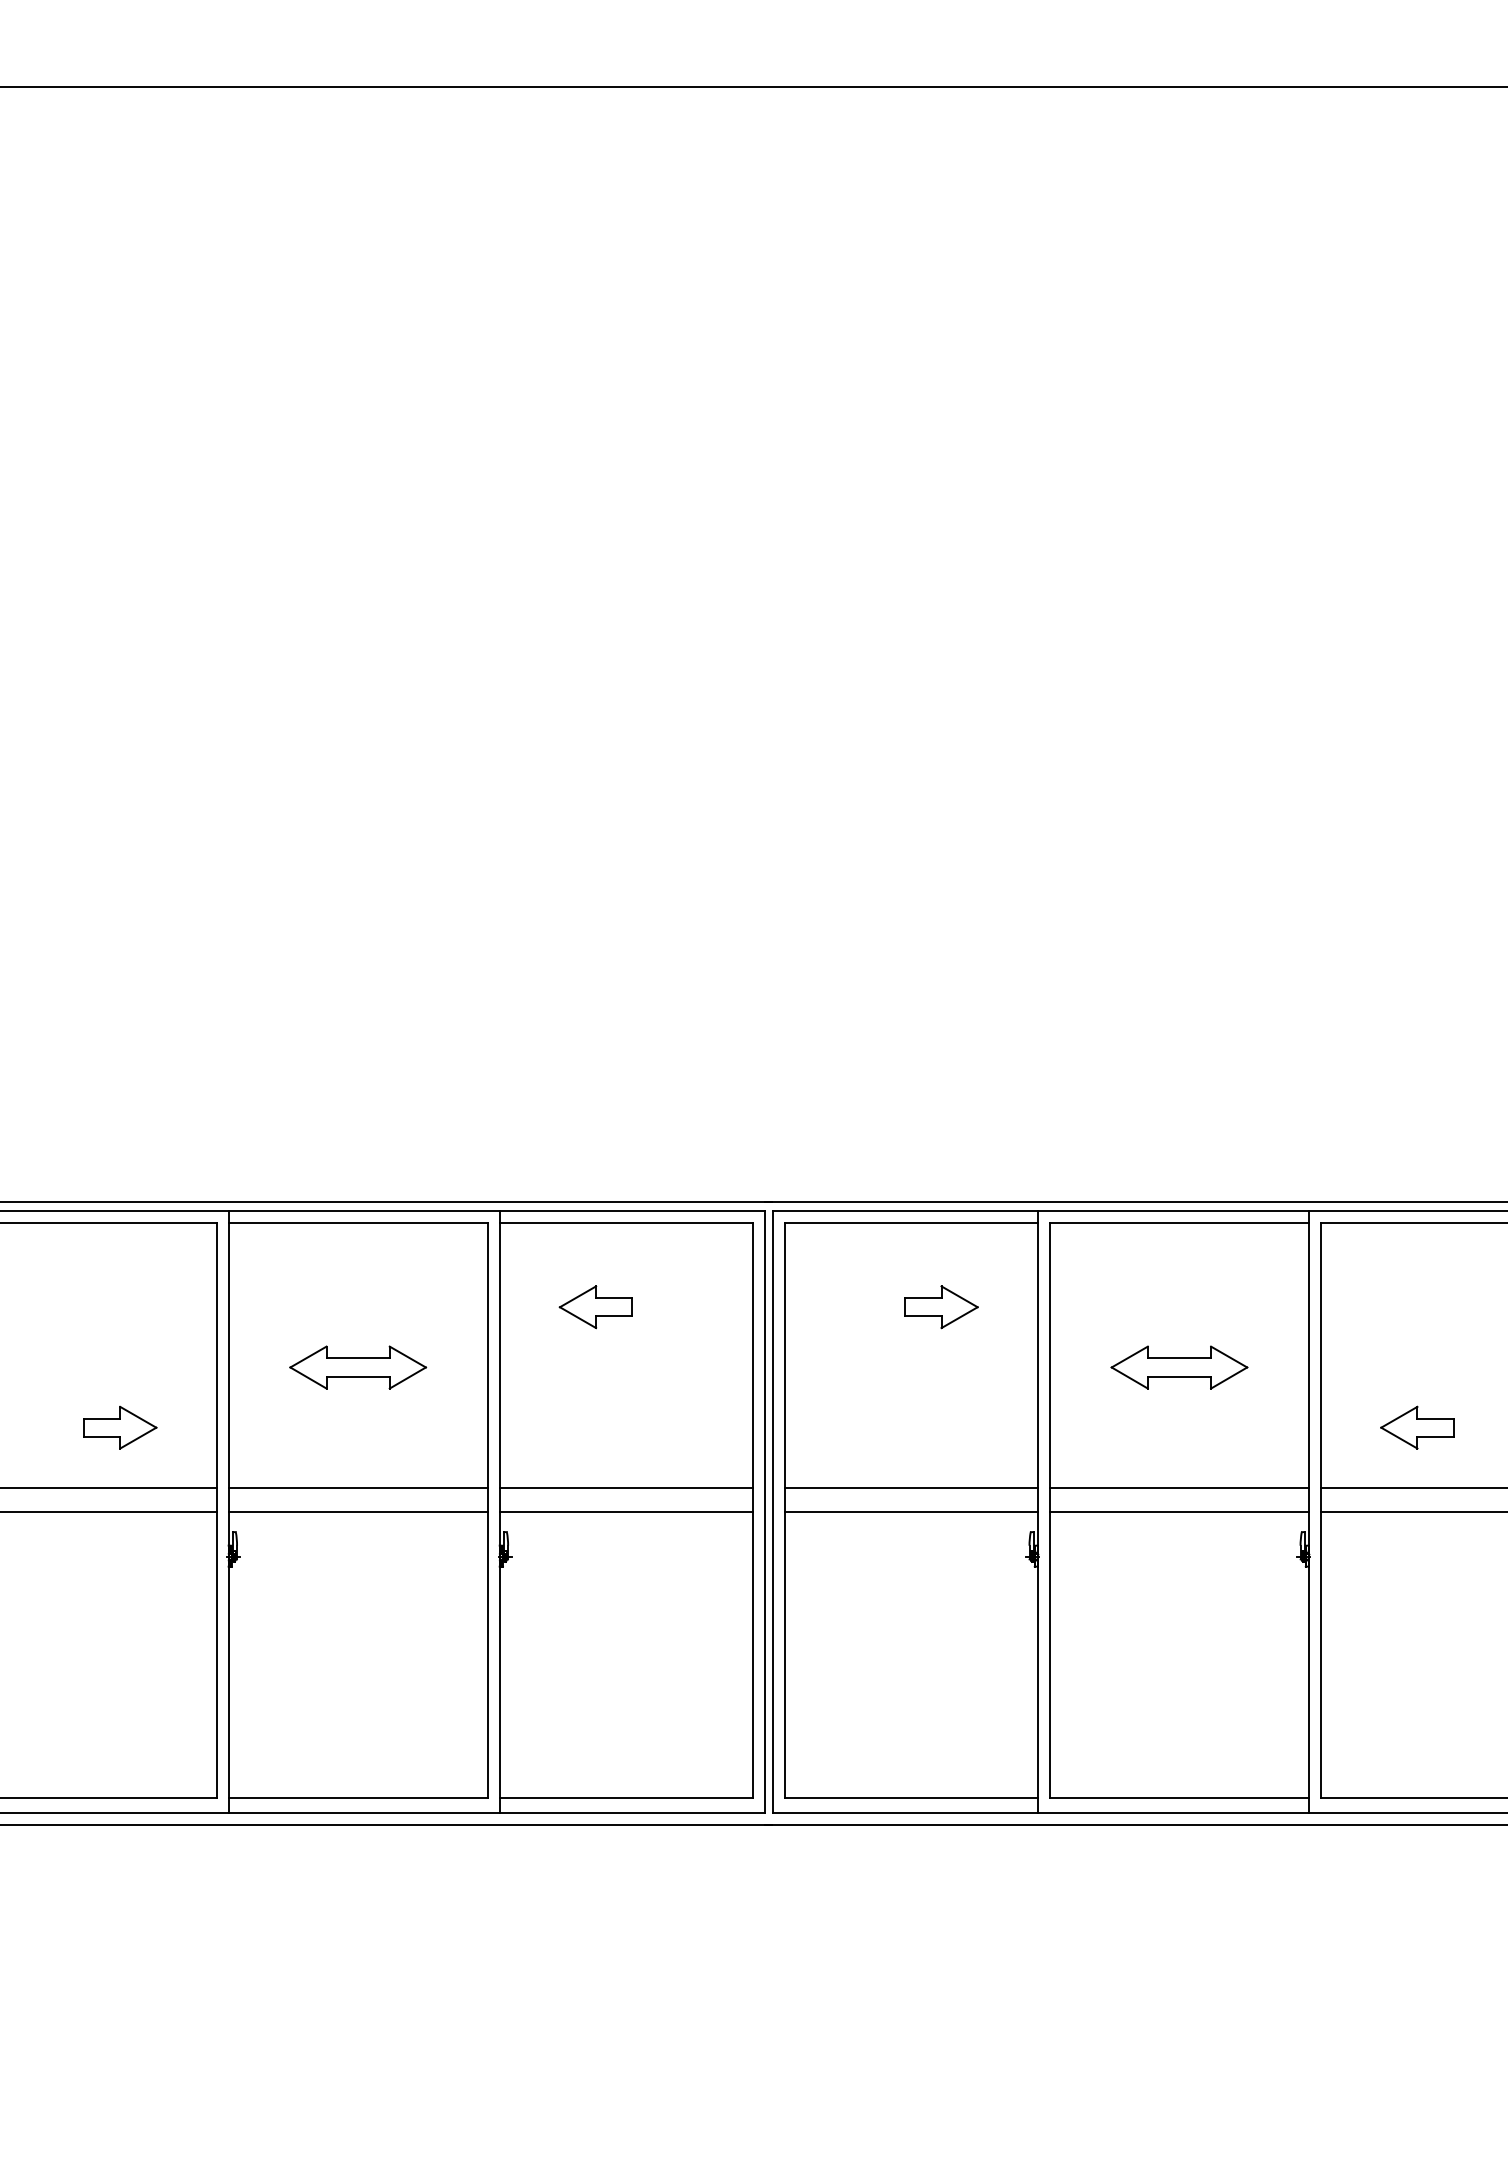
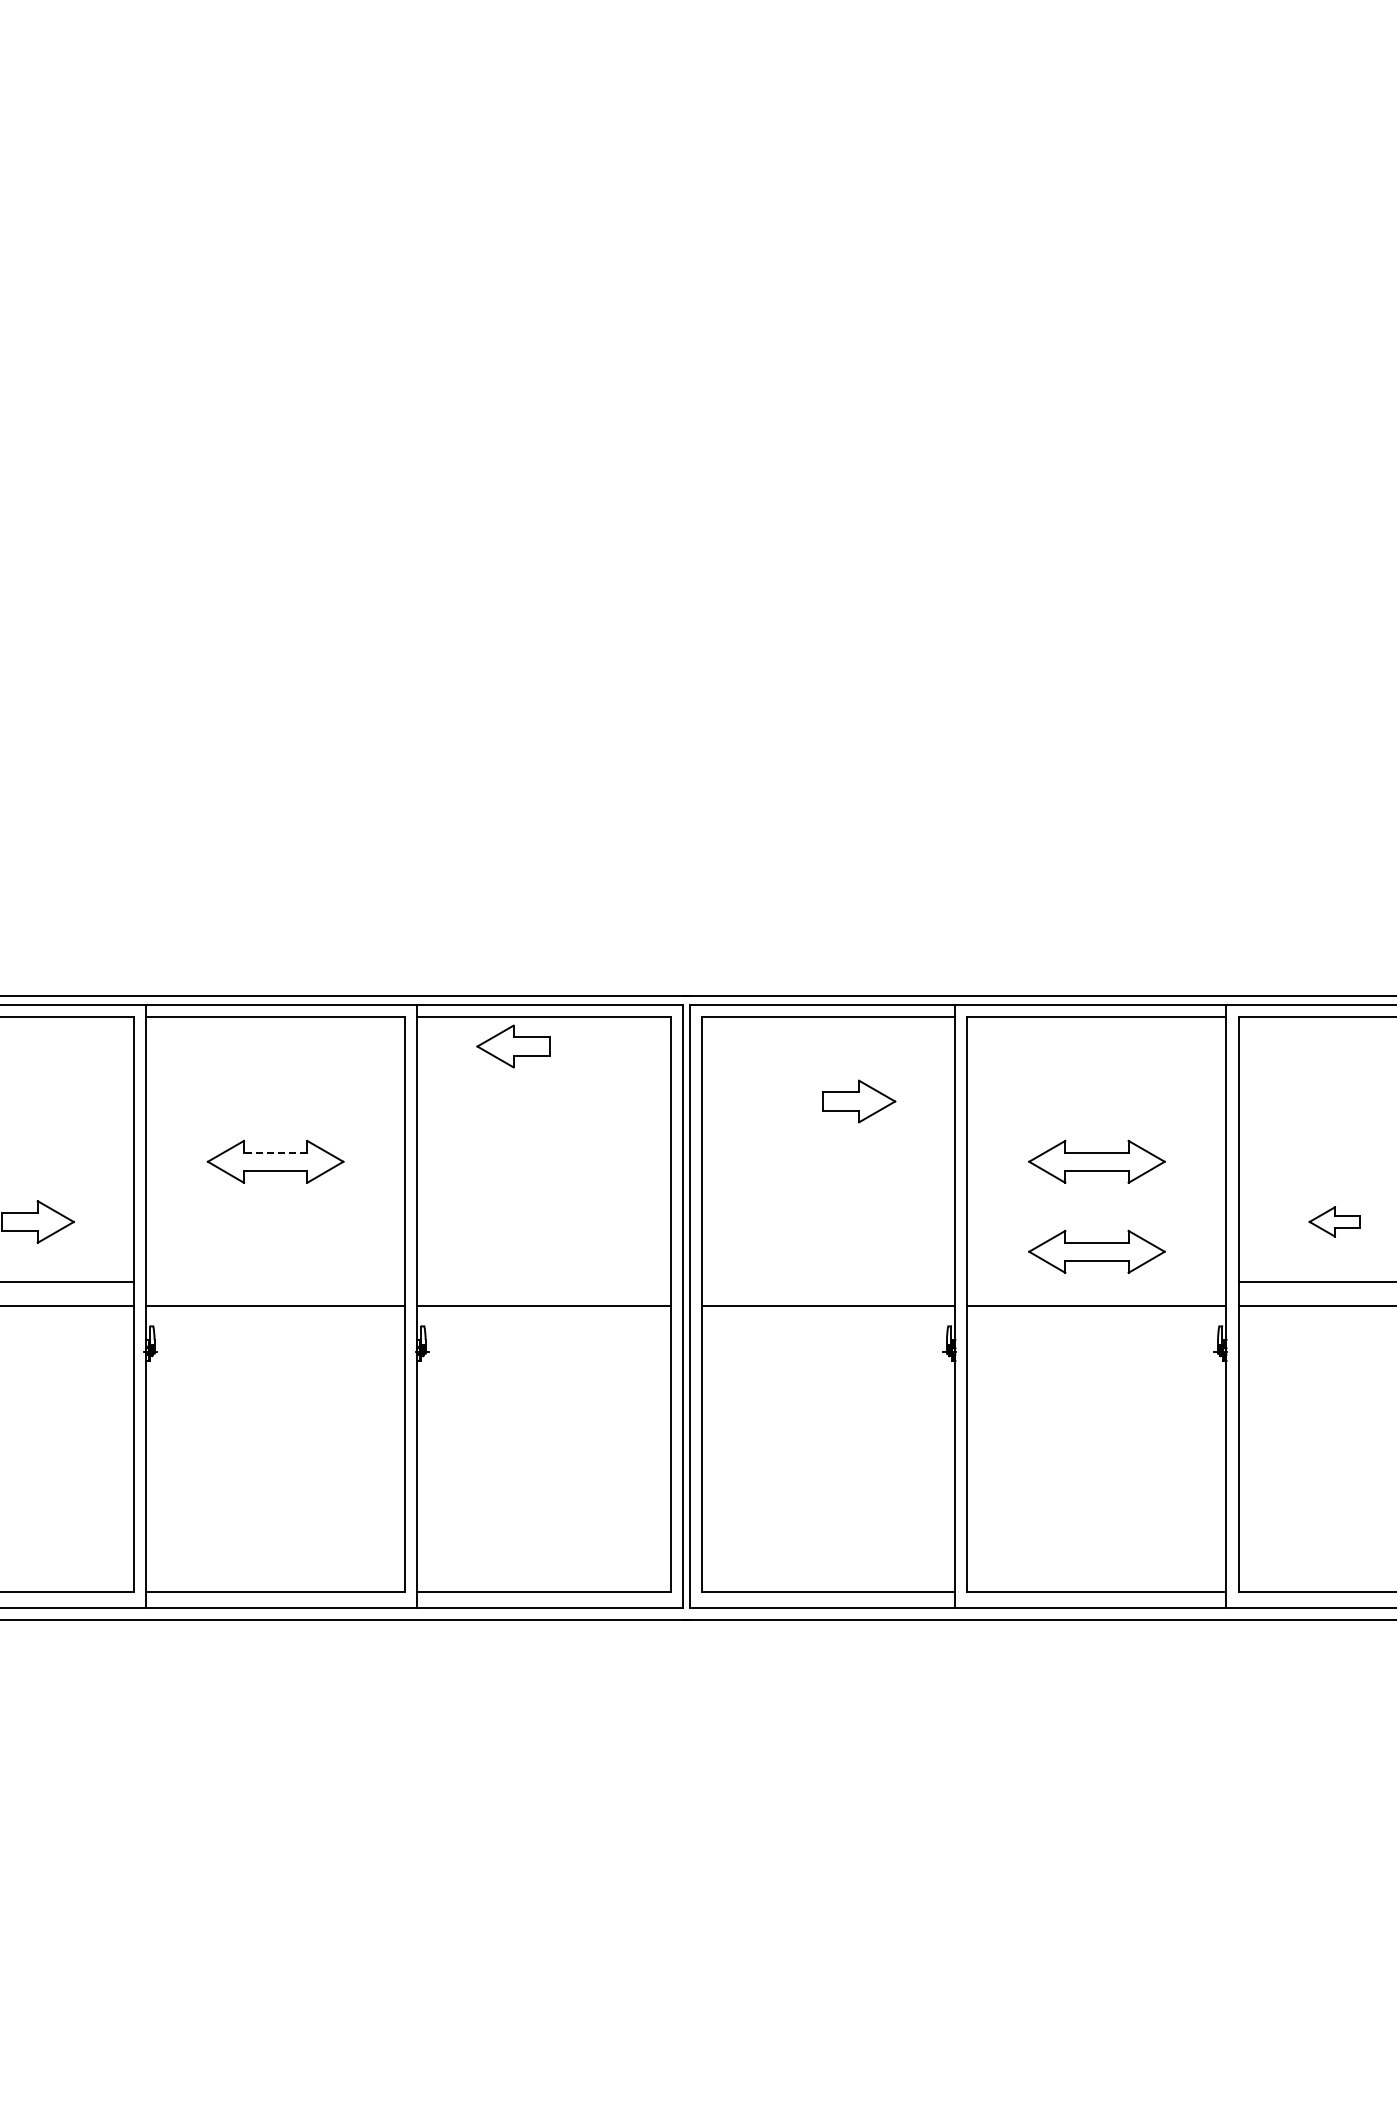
part: (595, 1307) -> (513, 1046), moved
line: (358, 1358) -> (276, 1152), solid -> dashed
part: (1417, 1427) -> (1335, 1221), size x0.7
part: (1179, 1457) -> (1097, 1251), added
line: (357, 1487) -> (275, 1281), removed
line: (626, 1487) -> (544, 1281), removed
line: (910, 1487) -> (828, 1281), removed
line: (1178, 1487) -> (1096, 1281), removed

